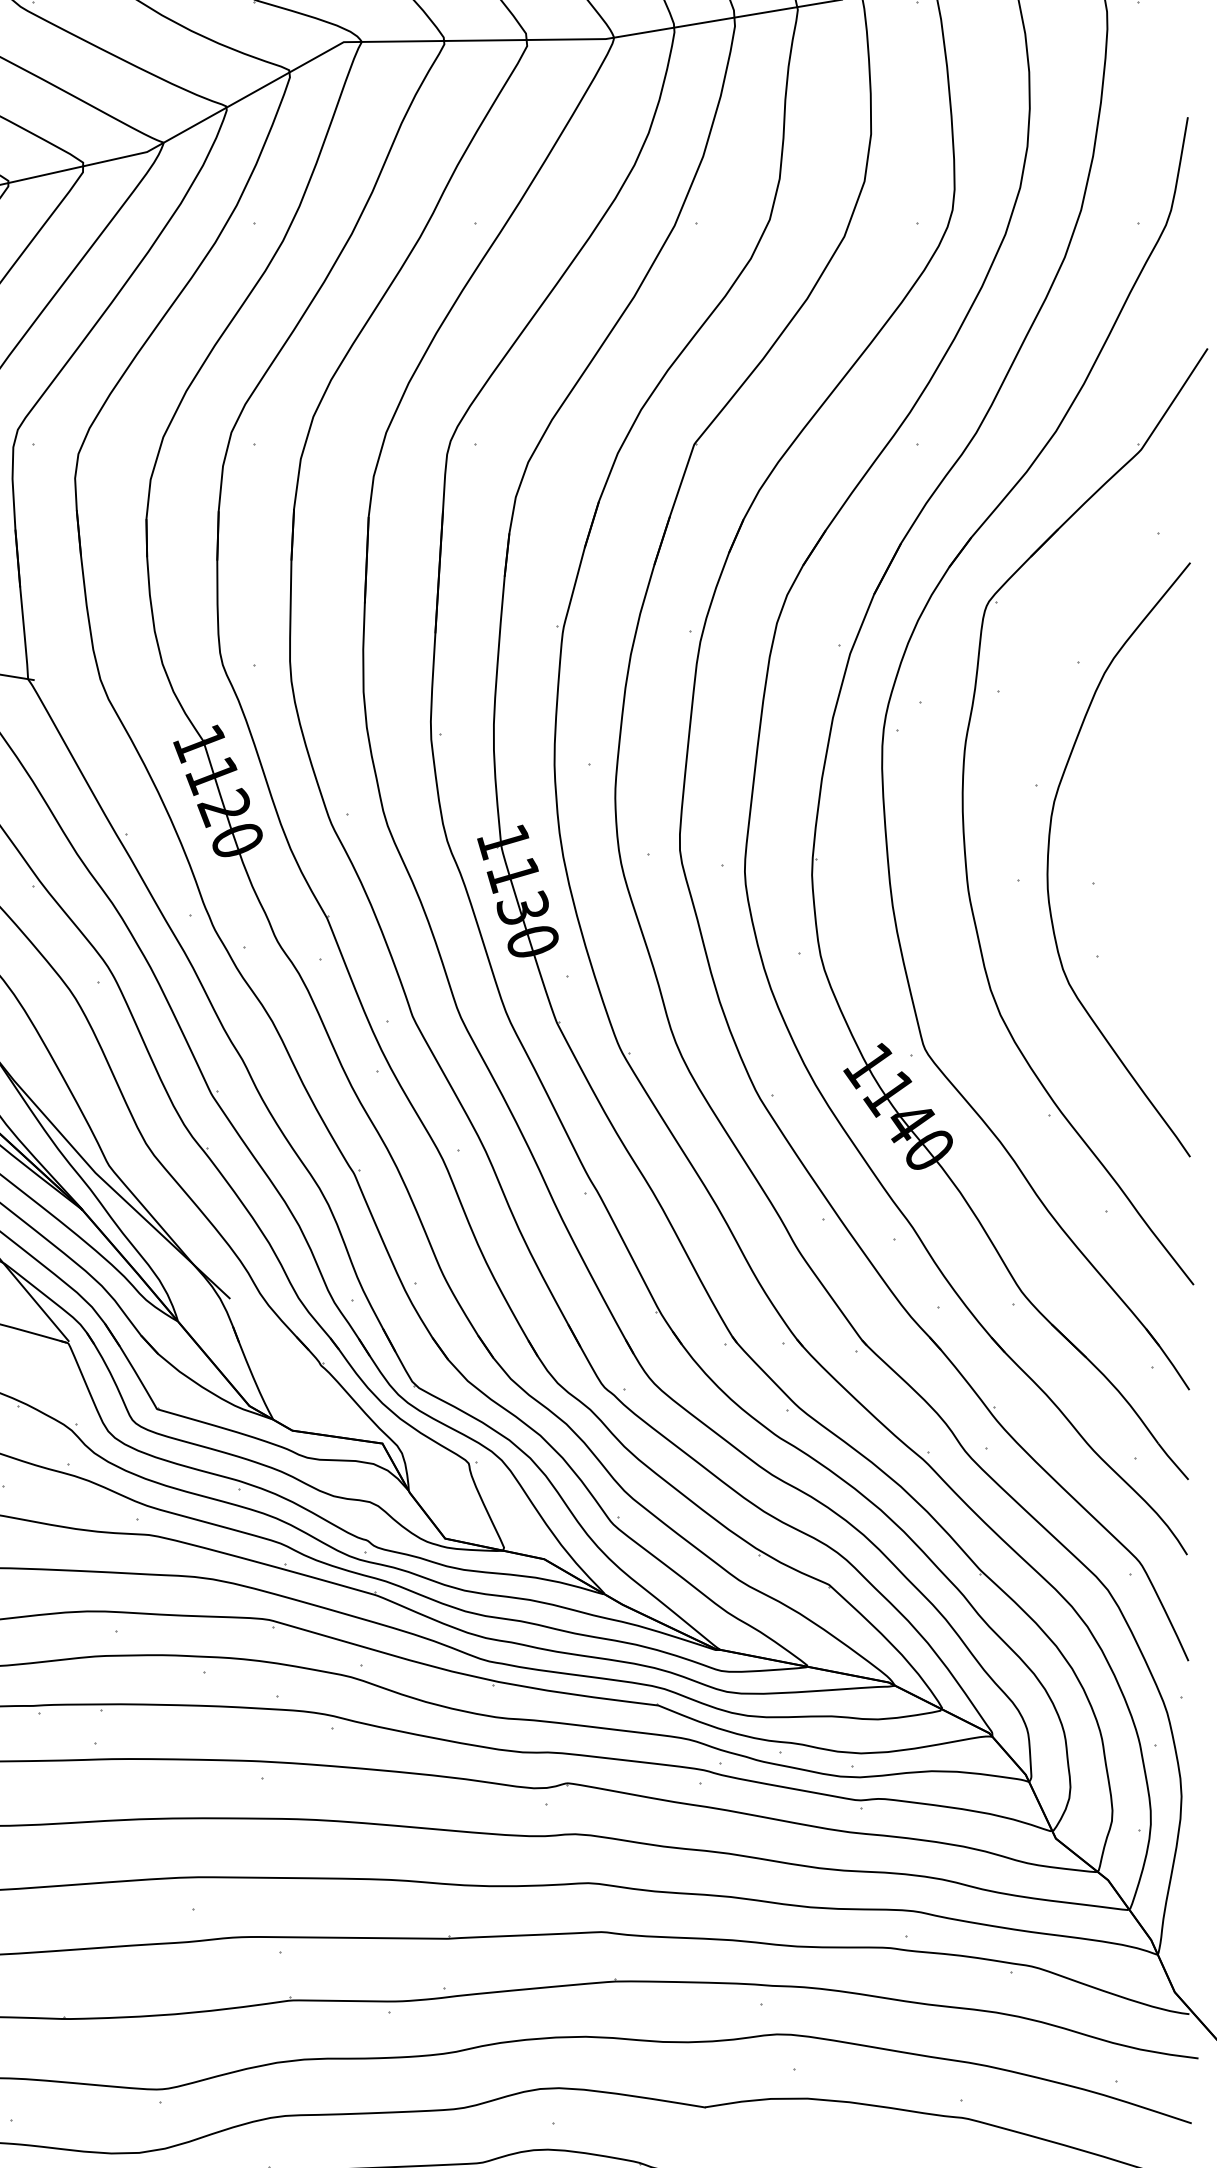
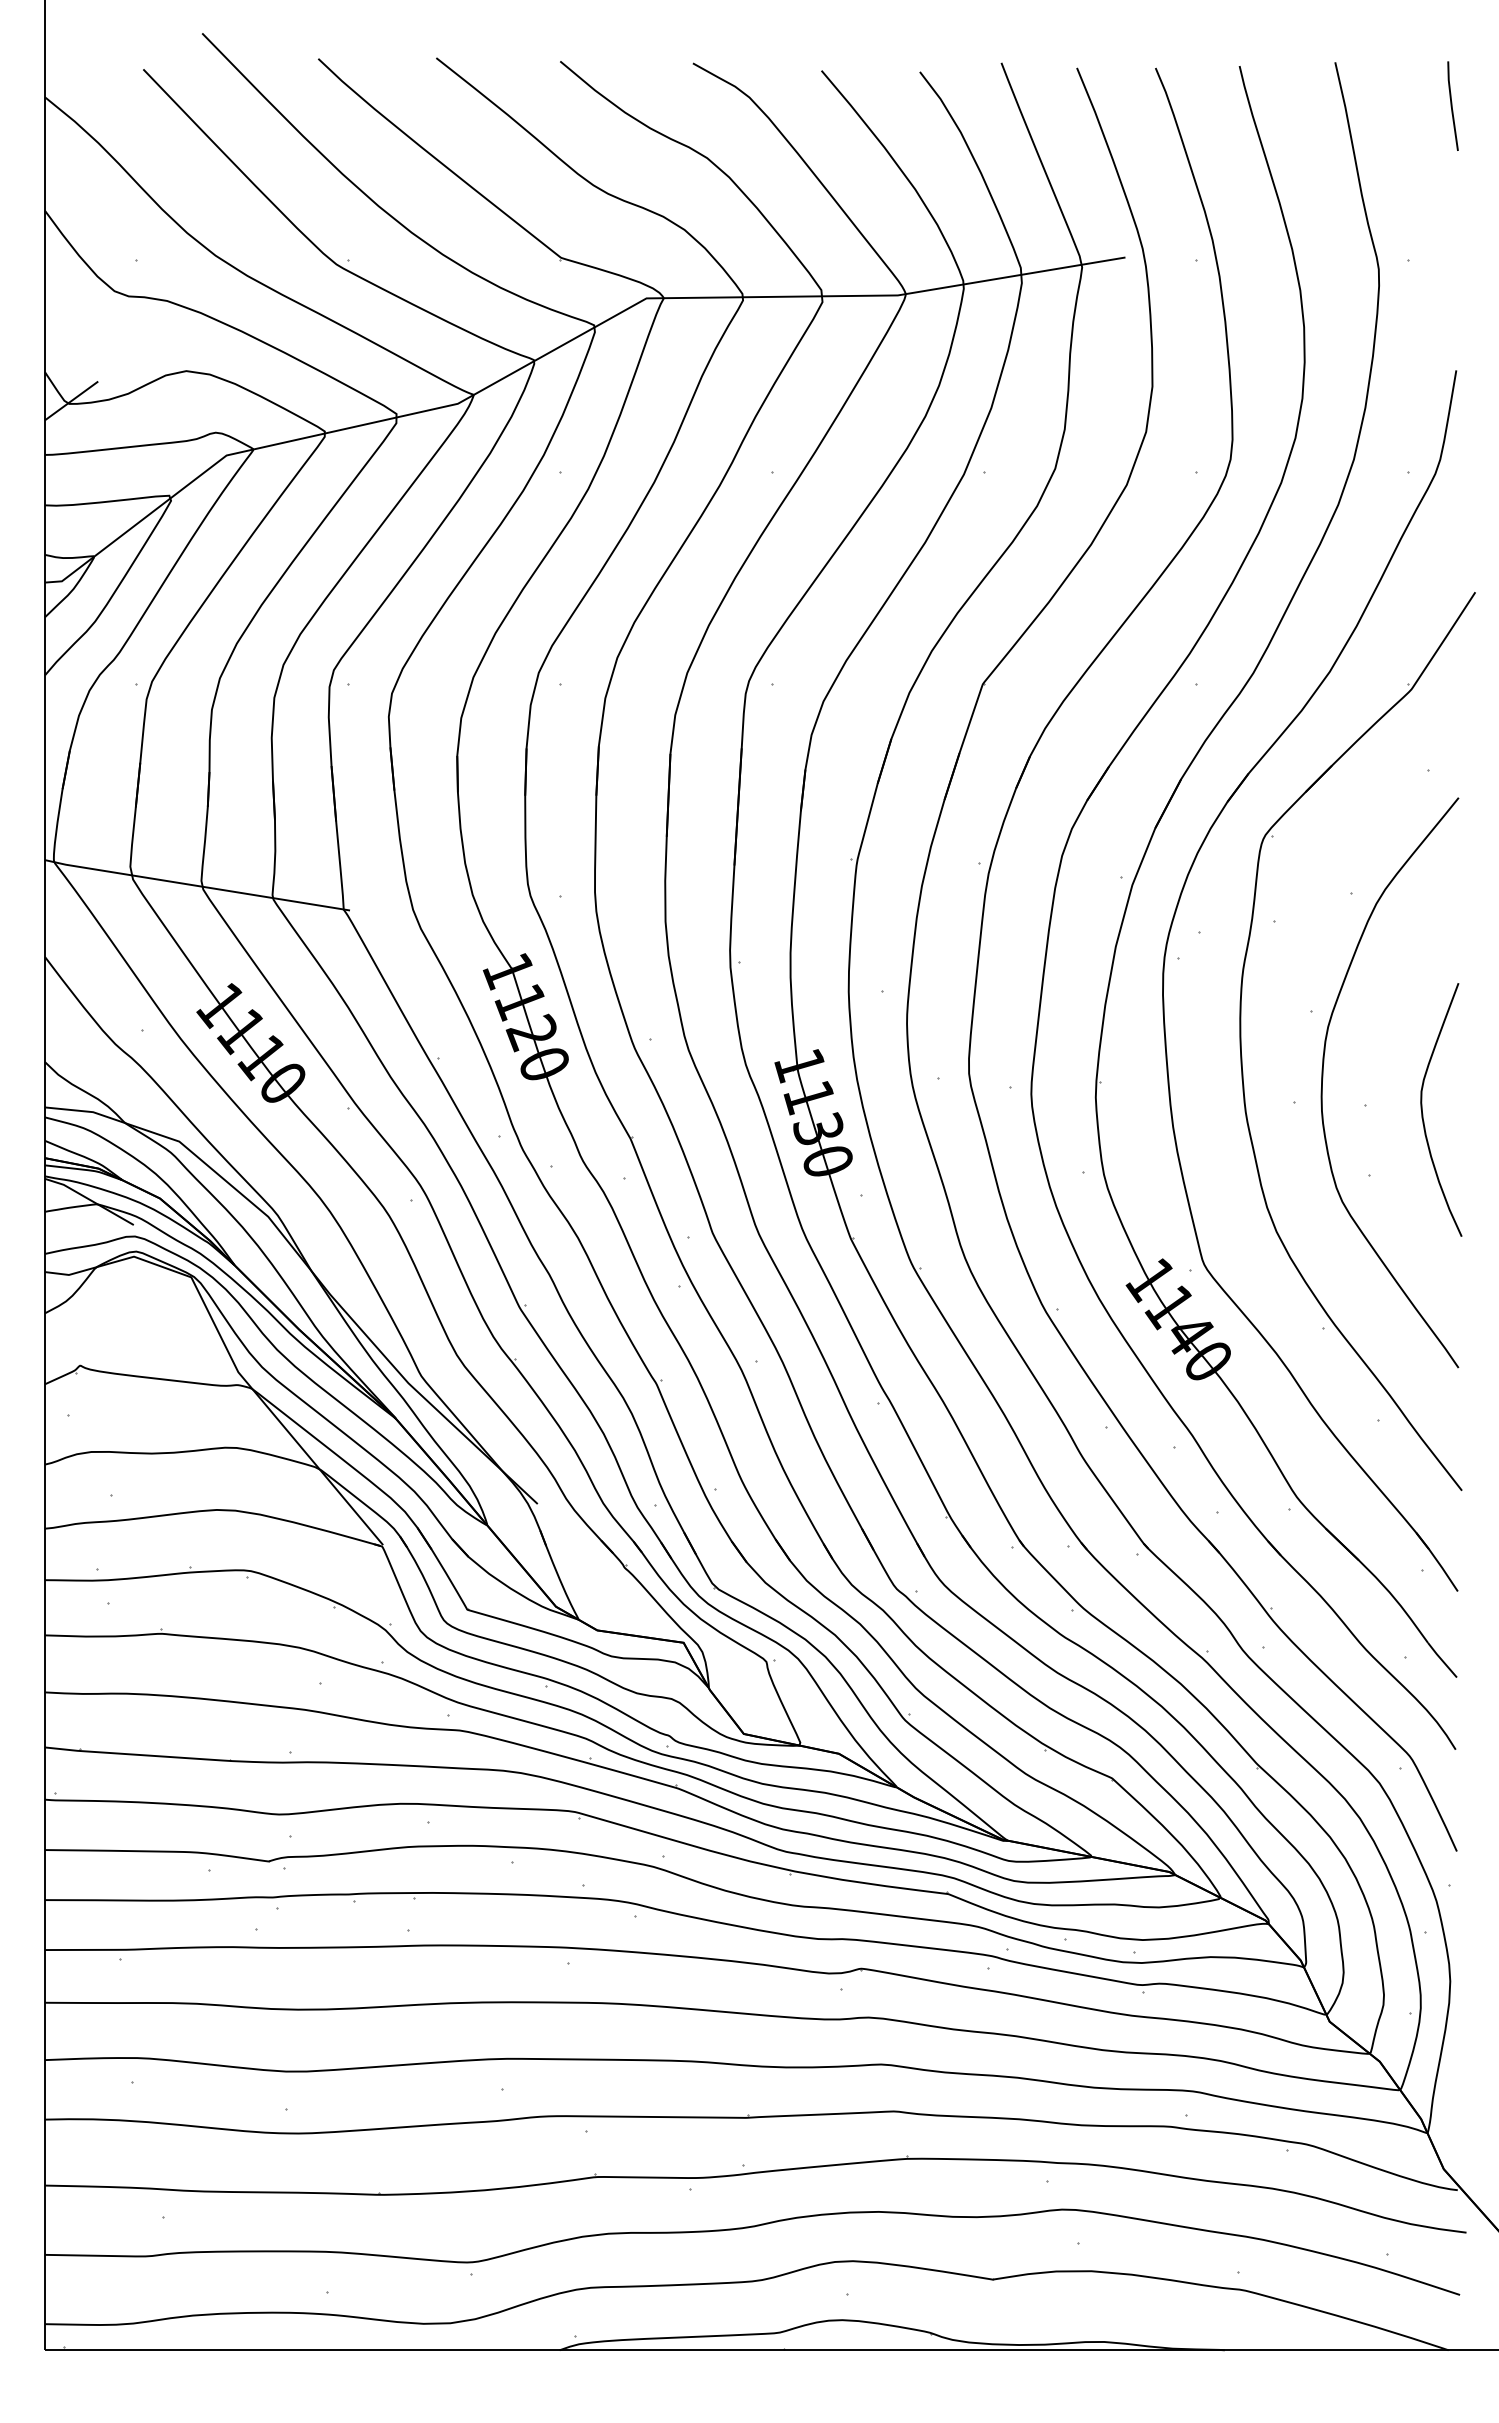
curve: (1153, 891) -> (1423, 1113), added

